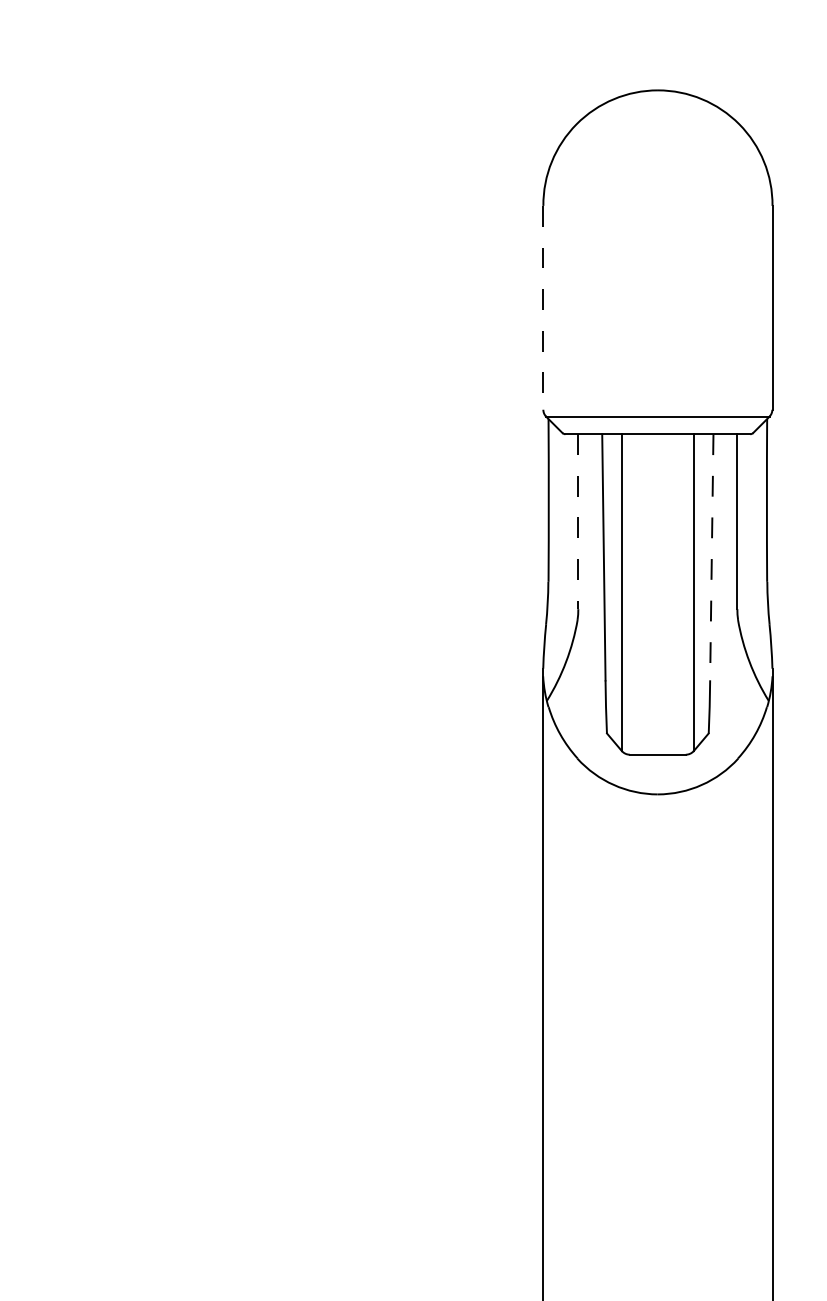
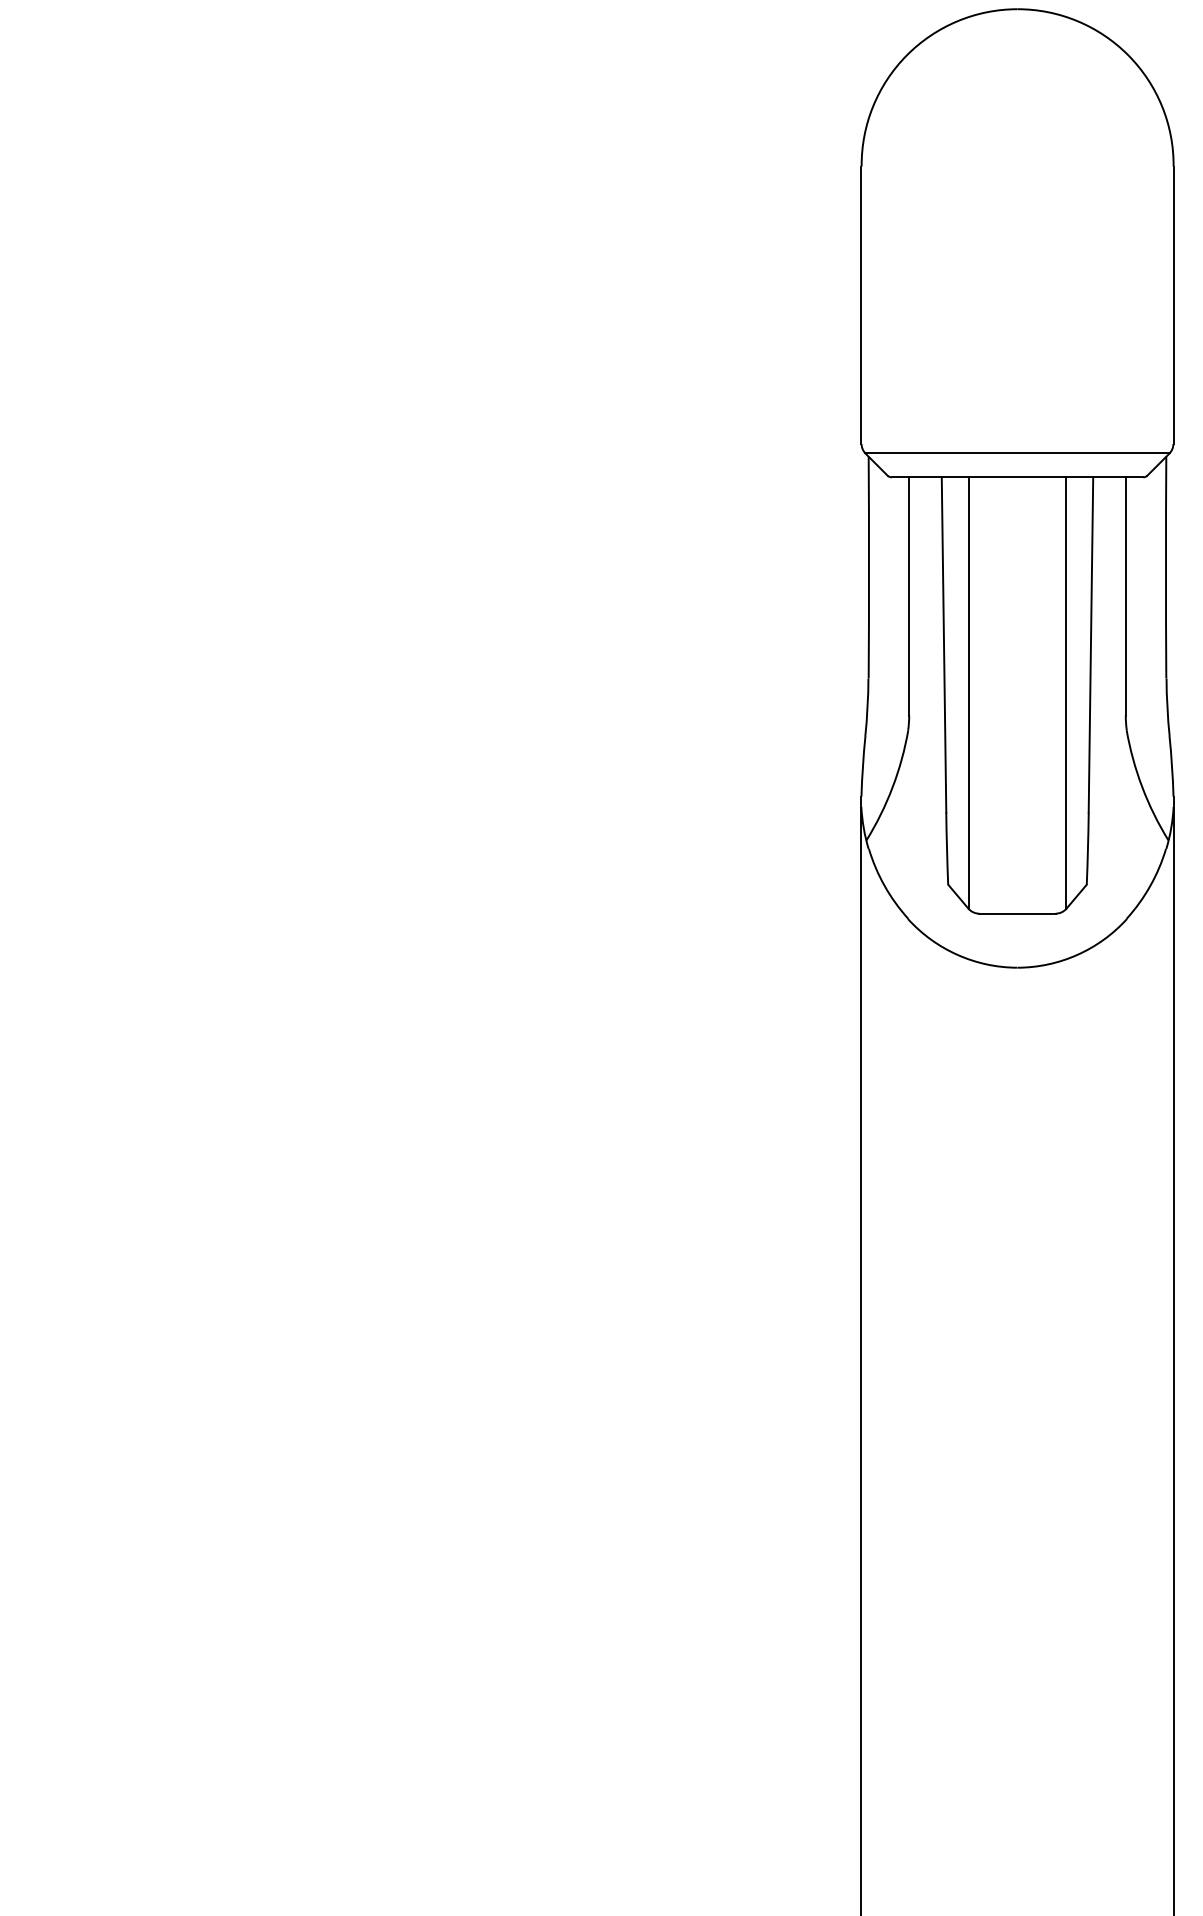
line: (543, 308) -> (861, 305), dashed -> solid
line: (578, 521) -> (909, 596), dashed -> solid
line: (711, 557) -> (1090, 645), dashed -> solid

